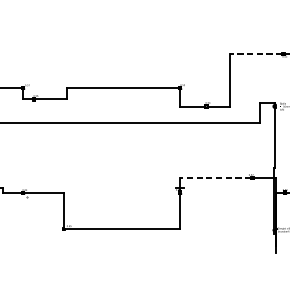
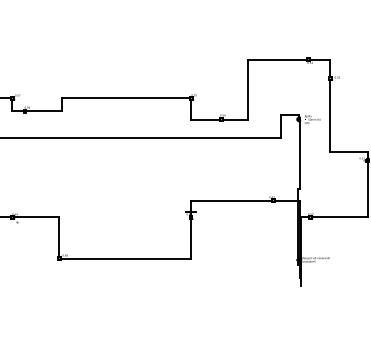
line: (256, 53) -> (277, 59), dashed -> solid
line: (215, 177) -> (231, 200), dashed -> solid

